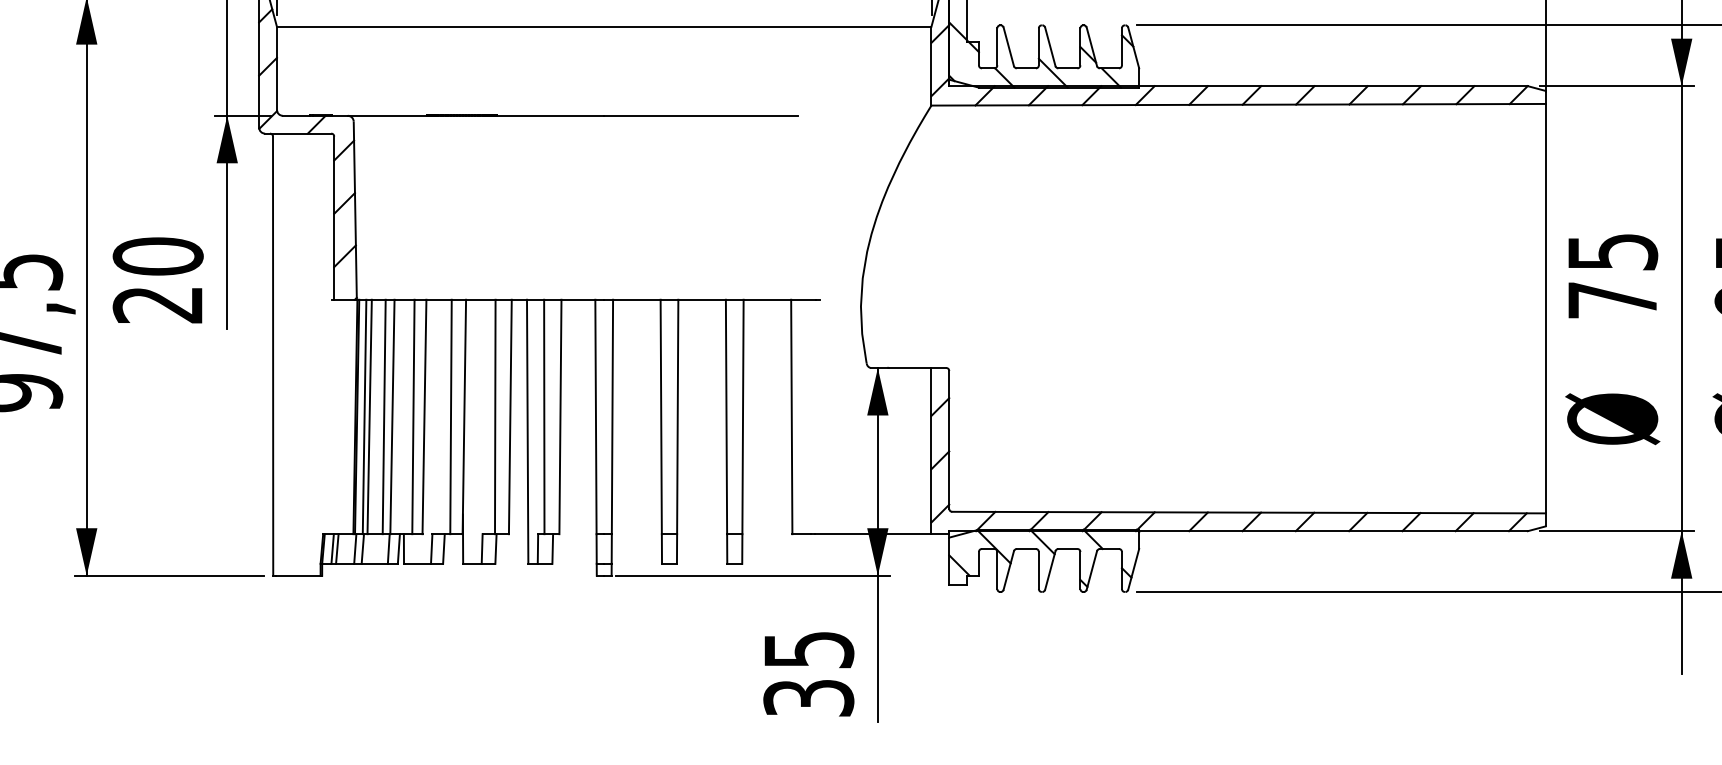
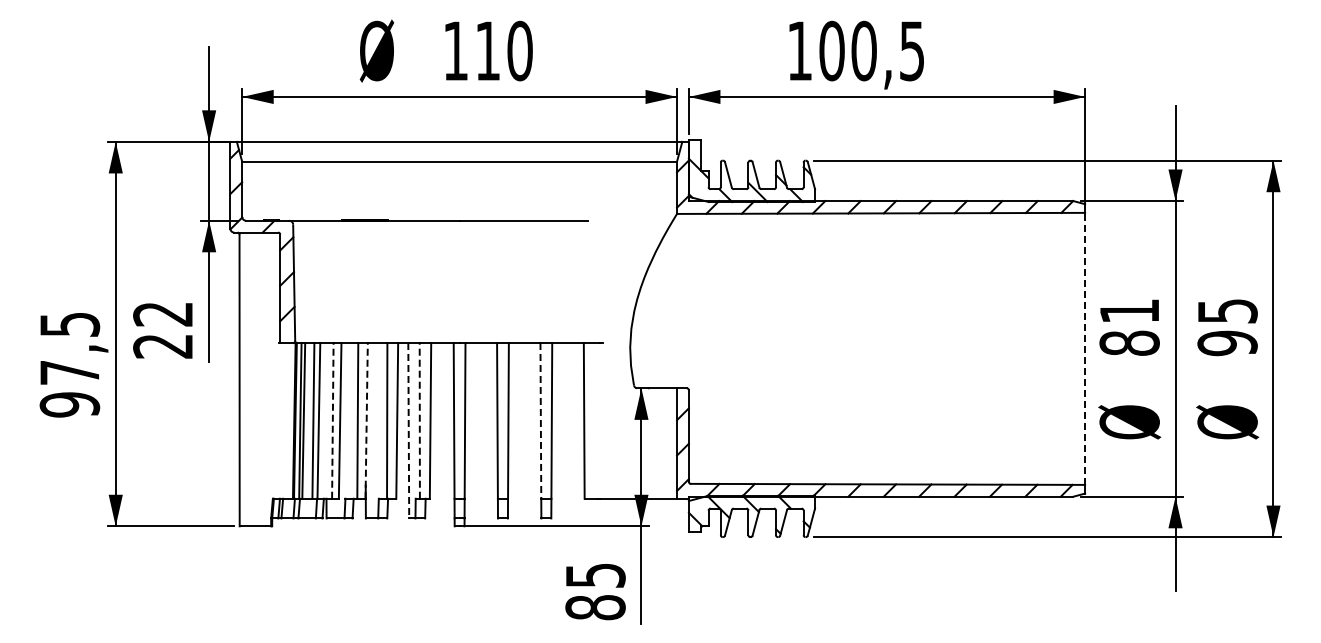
text: (158, 255) -> (163, 313), 20 -> 22
text: (1612, 276) -> (1129, 327), 75 -> 81
line: (1546, 308) -> (1085, 348), solid -> dashed
line: (412, 416) -> (332, 420), solid -> dashed
line: (464, 416) -> (366, 420), solid -> dashed
line: (543, 416) -> (419, 420), solid -> dashed
line: (725, 416) -> (540, 420), solid -> dashed
line: (527, 431) -> (408, 430), solid -> dashed
text: (808, 697) -> (595, 607), 35 -> 85

